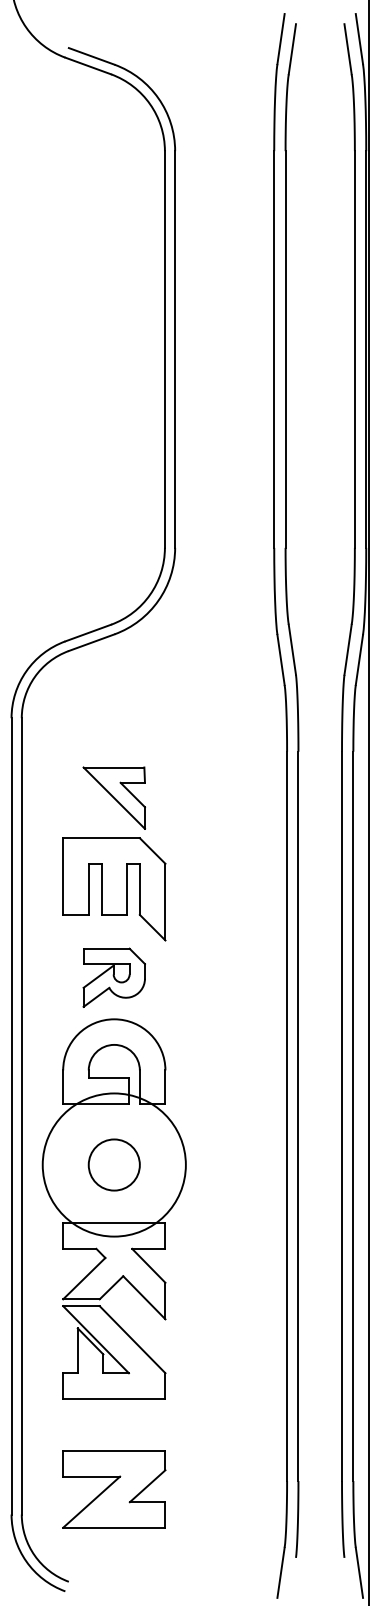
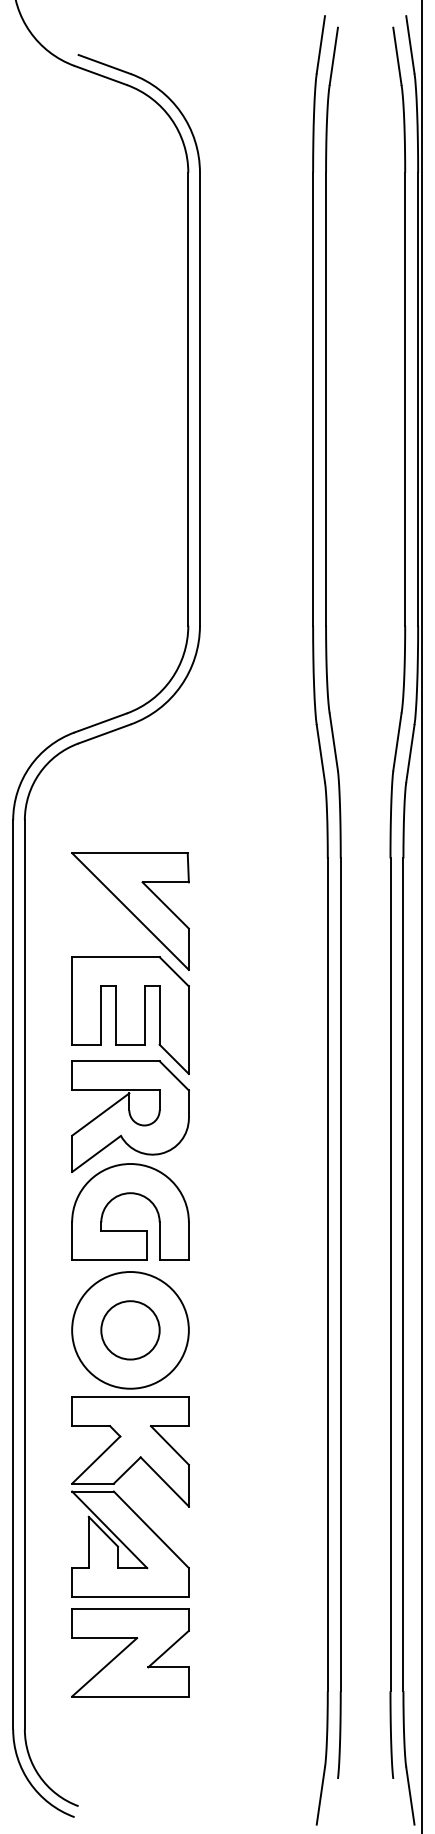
part: (114, 798) -> (130, 911), size x1.67
part: (114, 977) -> (130, 1116), size x1.67
circle: (114, 1165) -> (130, 1330), size x0.71
part: (114, 1489) -> (130, 1652), moved

